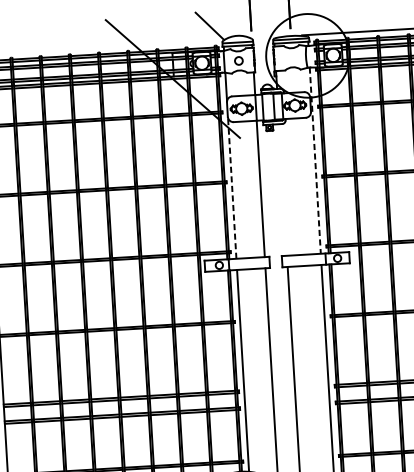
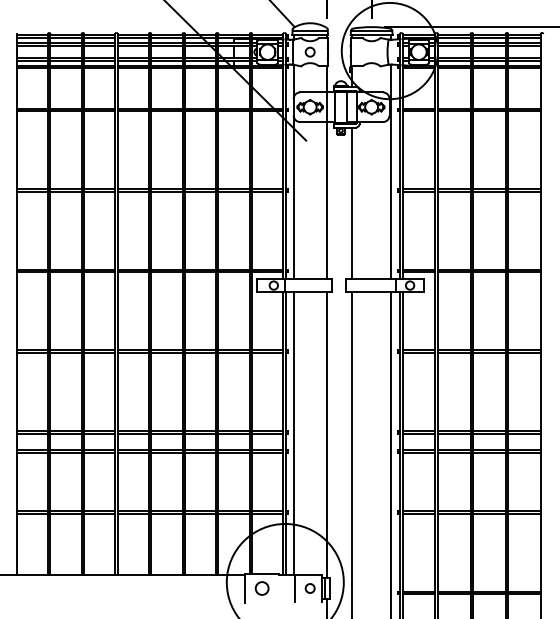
line: (315, 161) -> (391, 172), dashed -> solid
line: (231, 187) -> (293, 197), dashed -> solid
line: (283, 190) -> (352, 203), added

